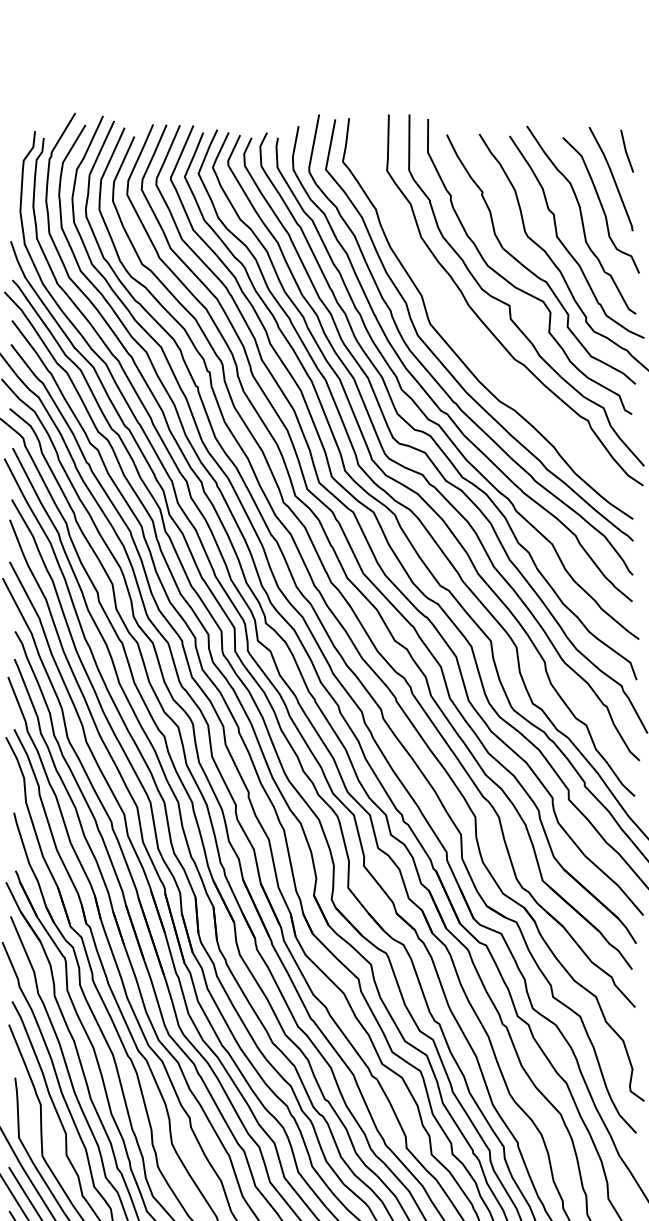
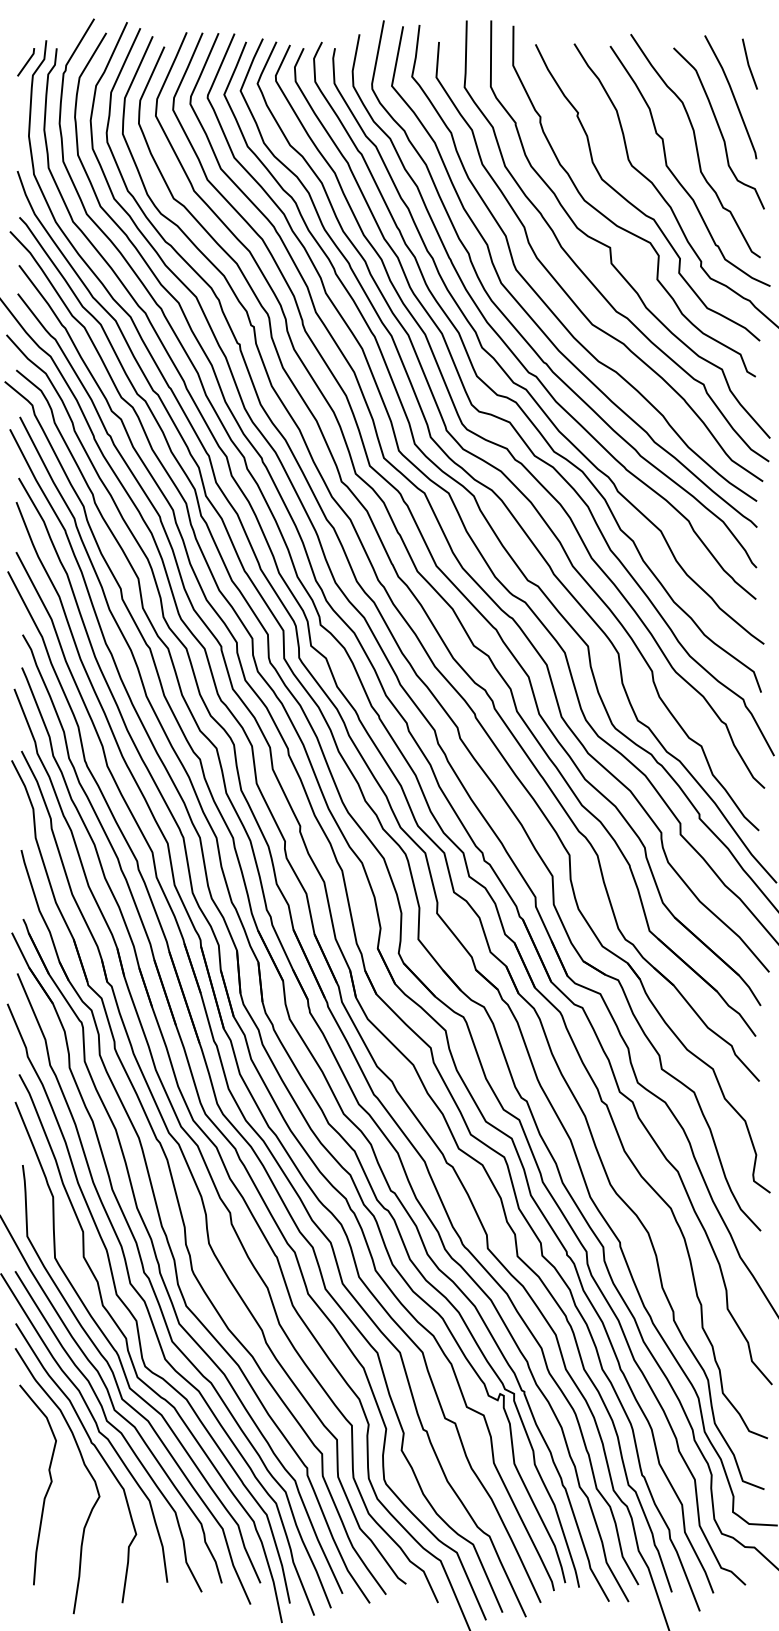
line: (18, 149) -> (26, 62), added
curve: (471, 340) -> (564, 289), added

